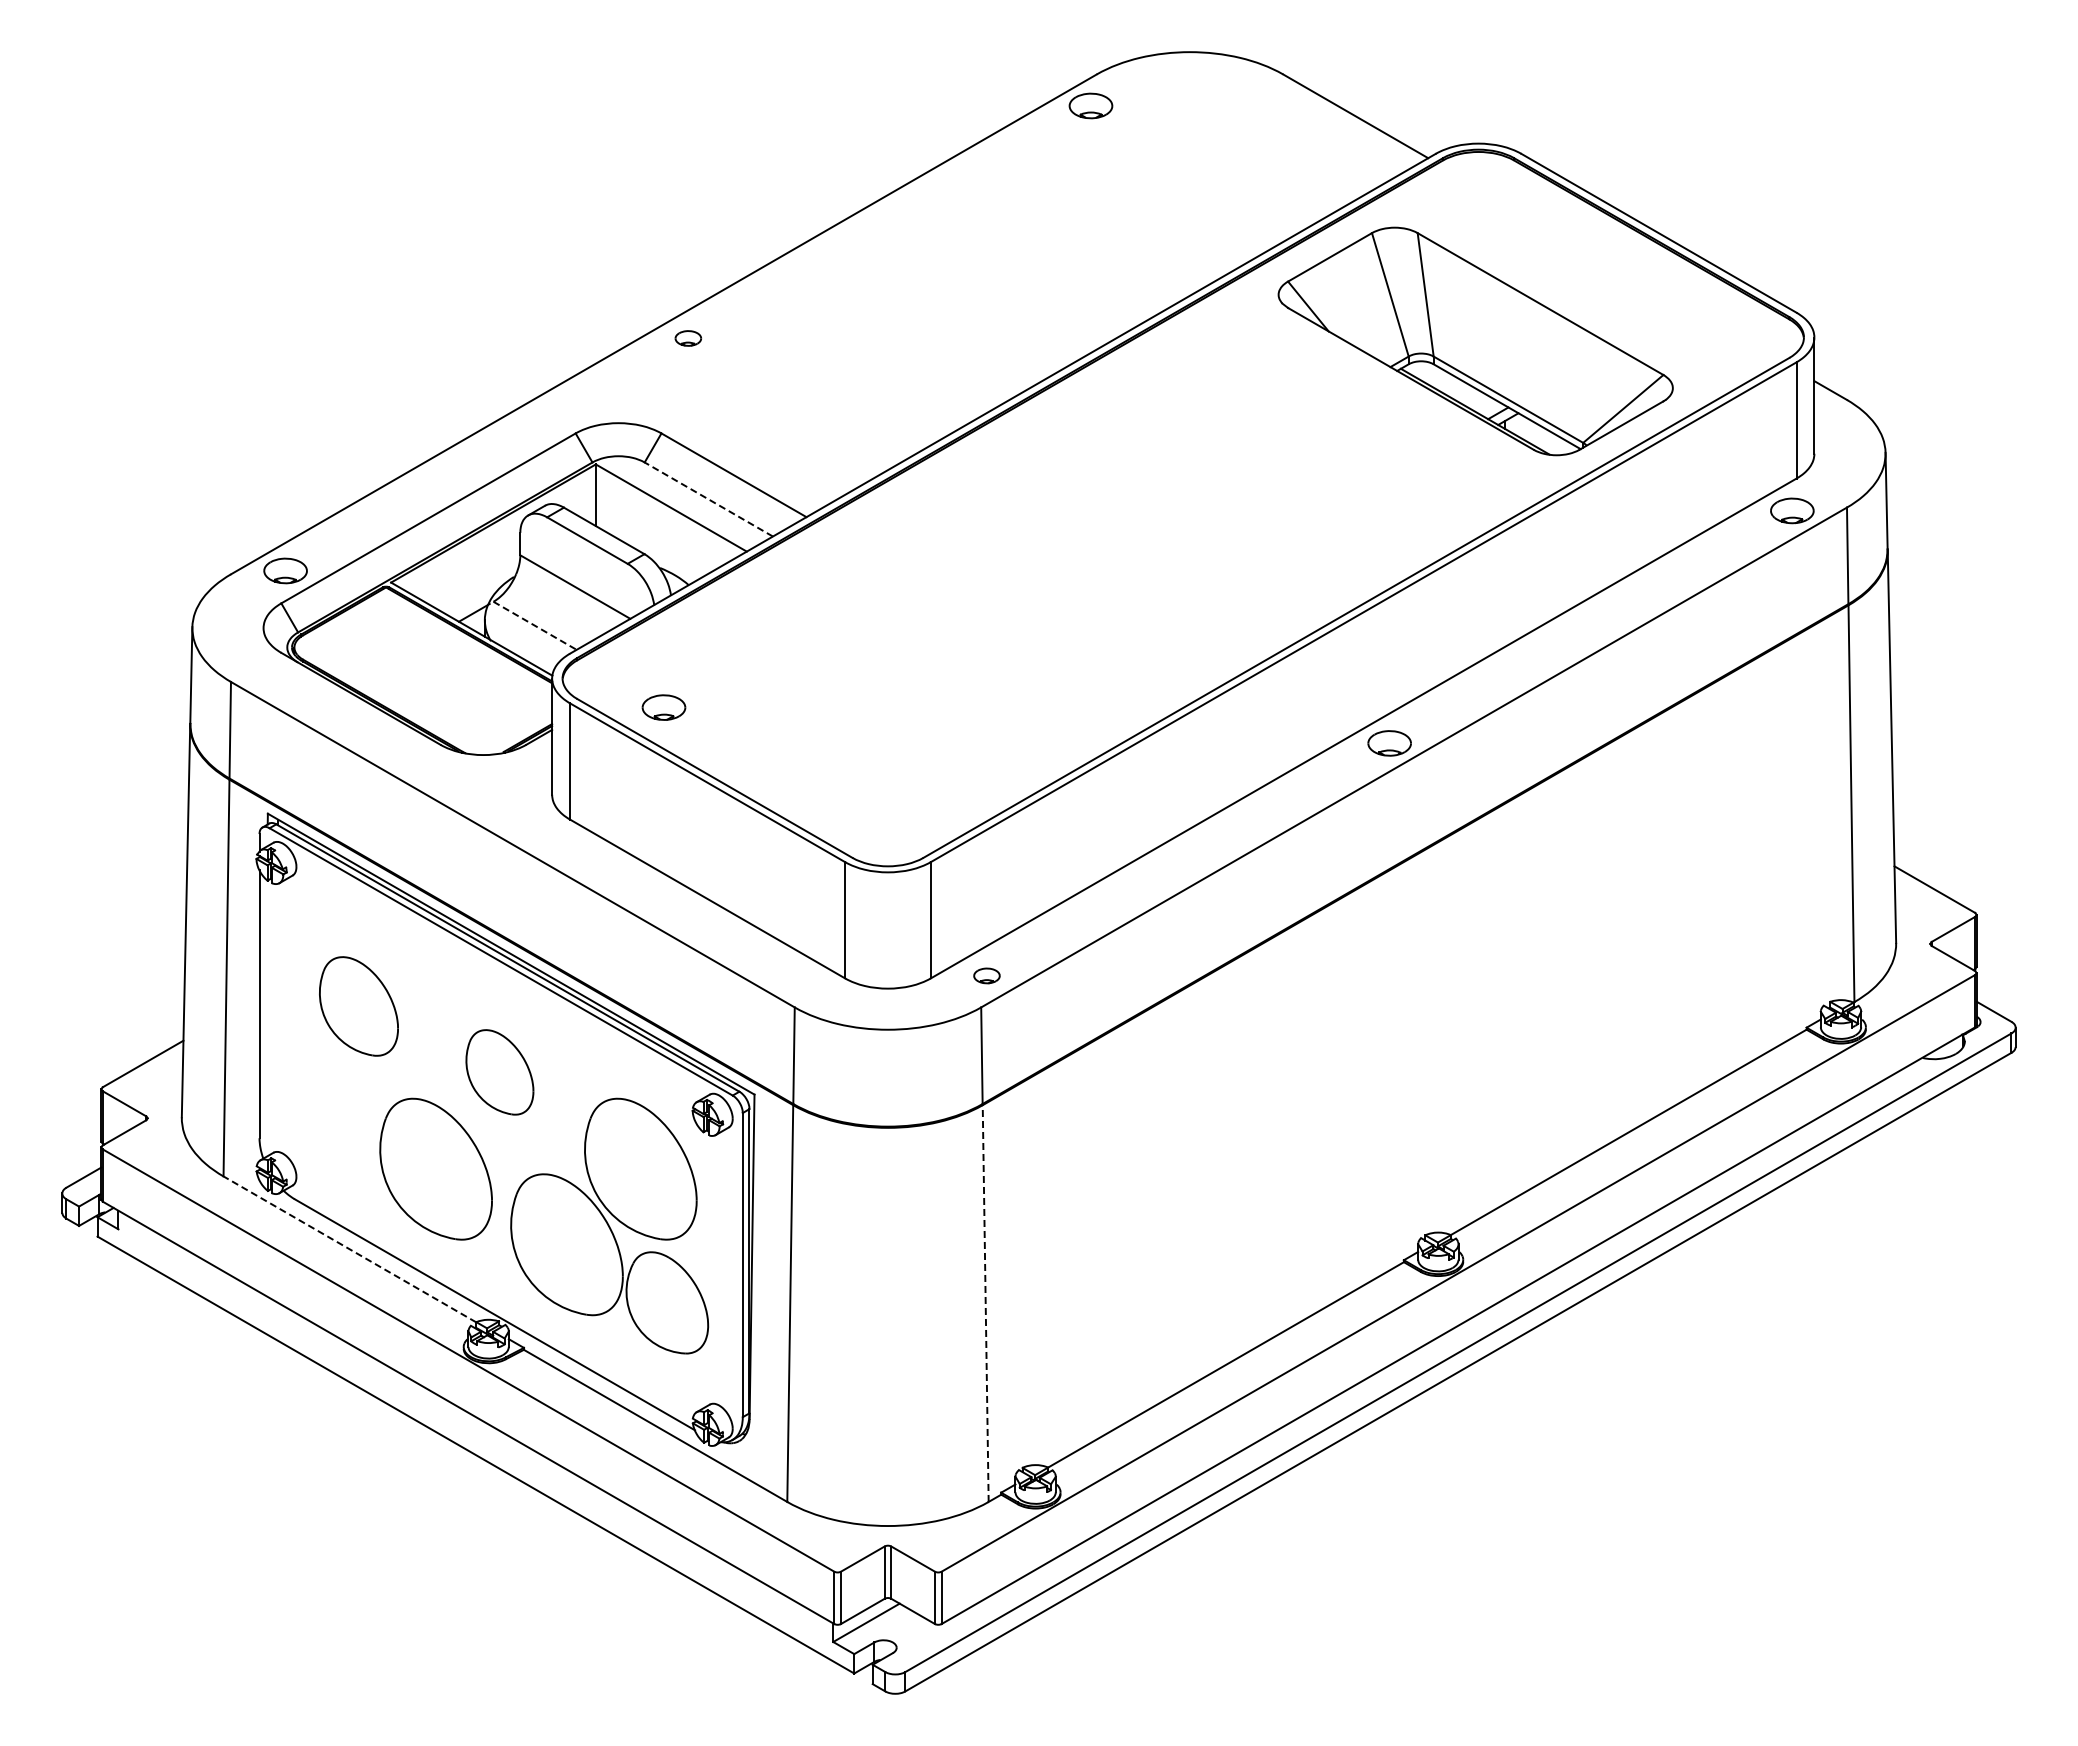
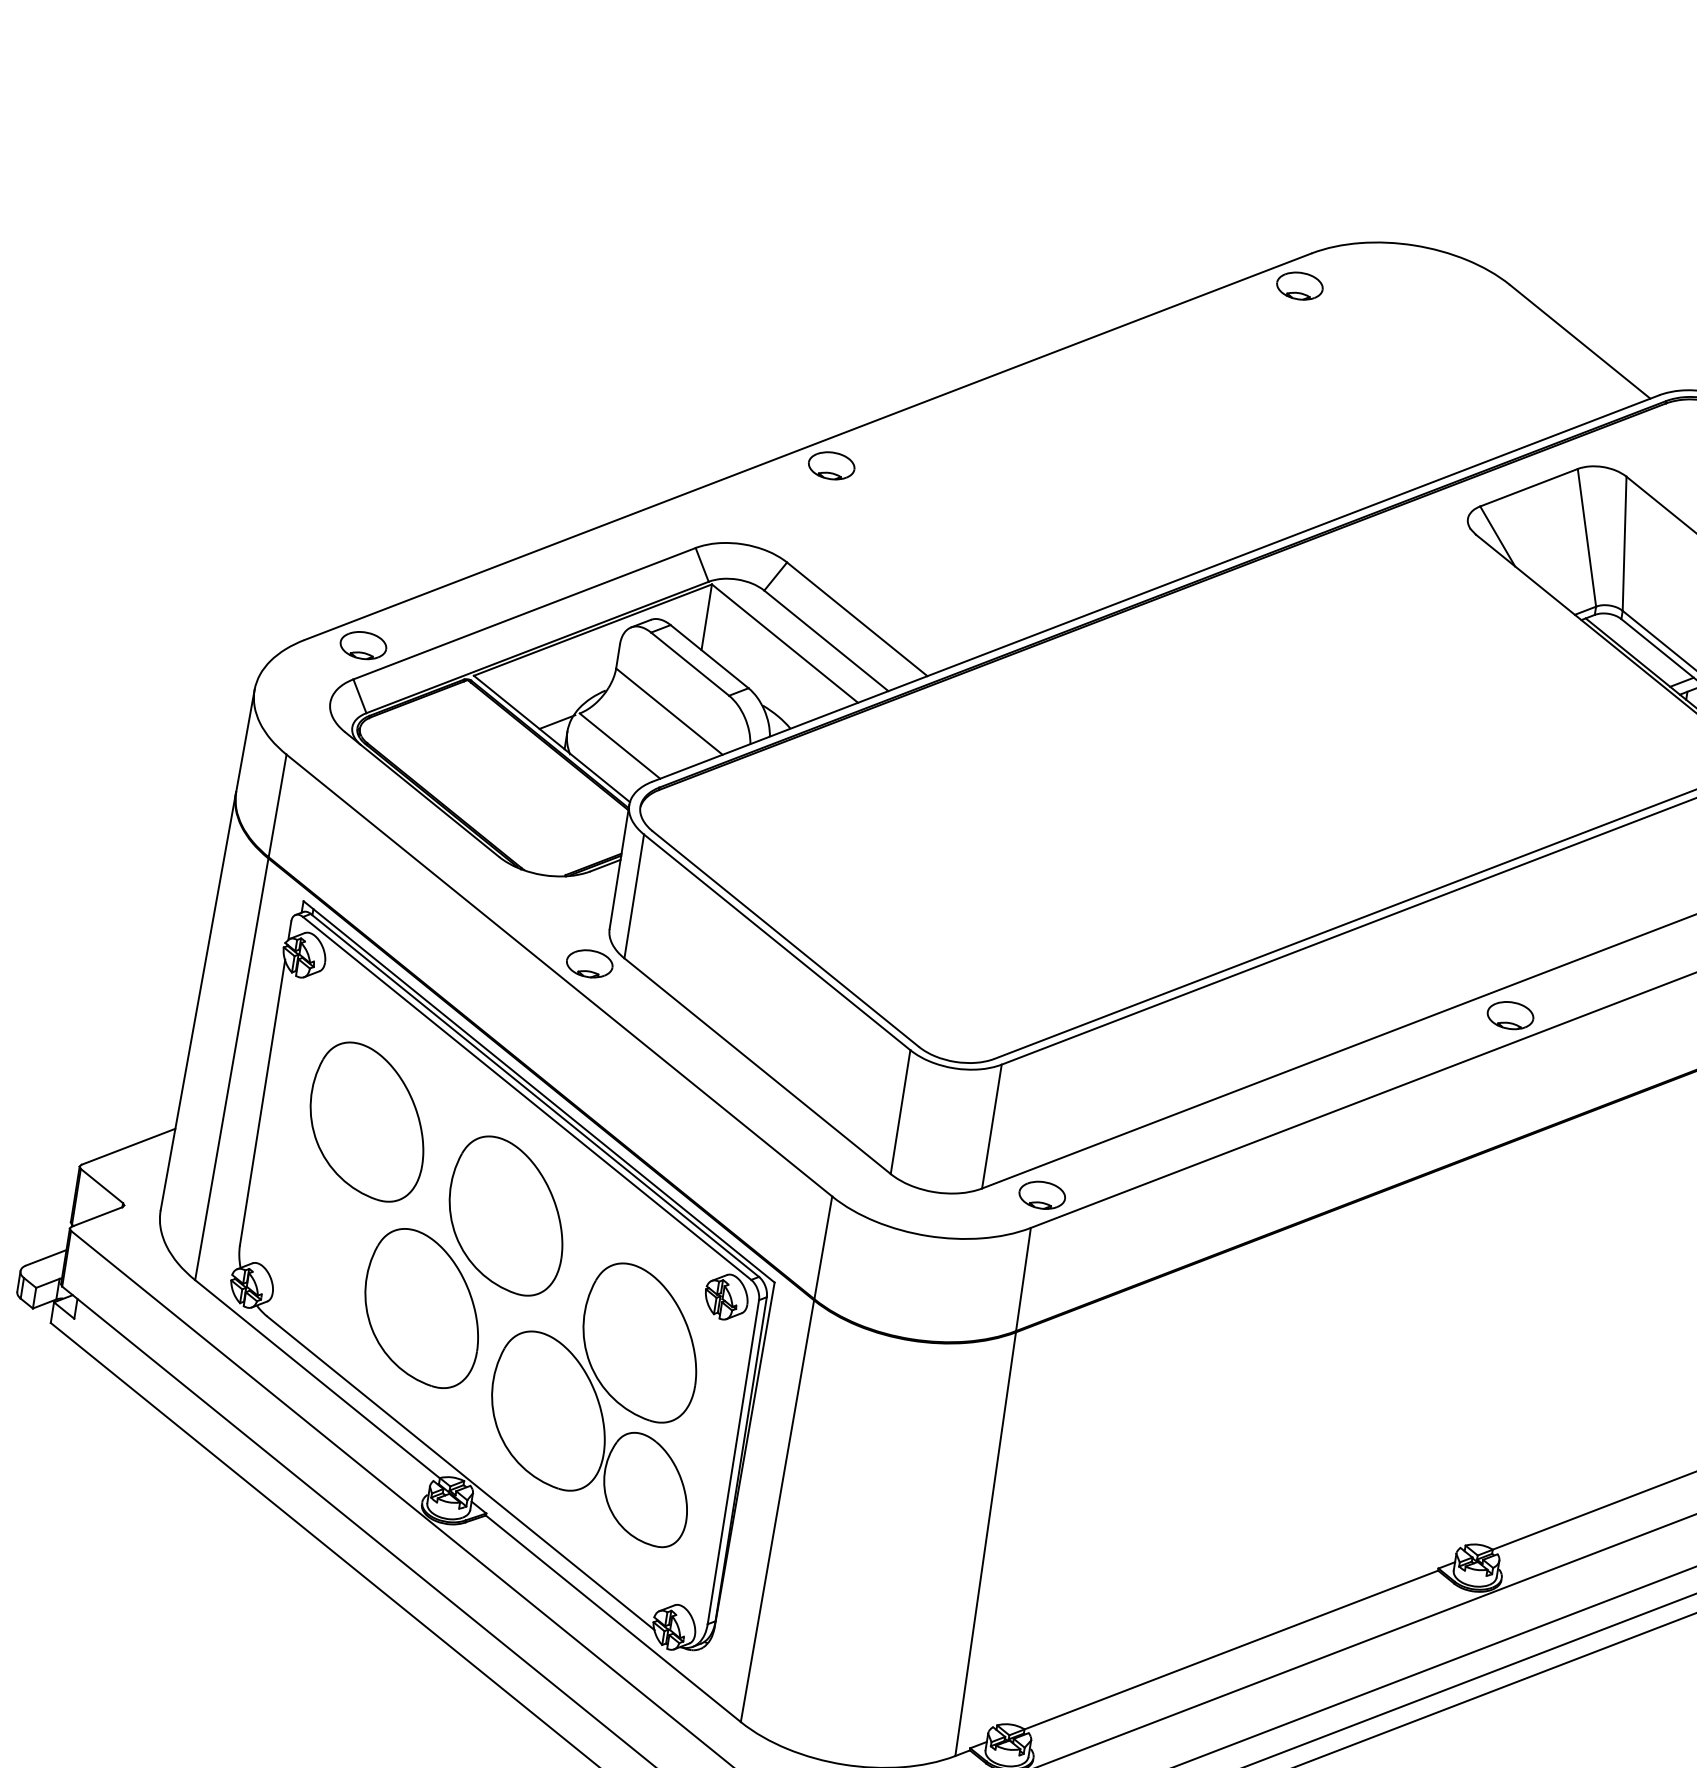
part: (688, 338) -> (831, 465), size x1.67
line: (708, 499) -> (826, 640), dashed -> solid
line: (535, 626) -> (620, 746), dashed -> solid
part: (663, 707) -> (589, 963), moved
part: (986, 975) -> (1041, 1194), size x1.67
part: (358, 1006) -> (367, 1121), size x1.43
part: (499, 1072) -> (506, 1215), size x1.67
line: (349, 1249) -> (317, 1379), dashed -> solid
line: (985, 1303) -> (985, 1544), dashed -> solid

